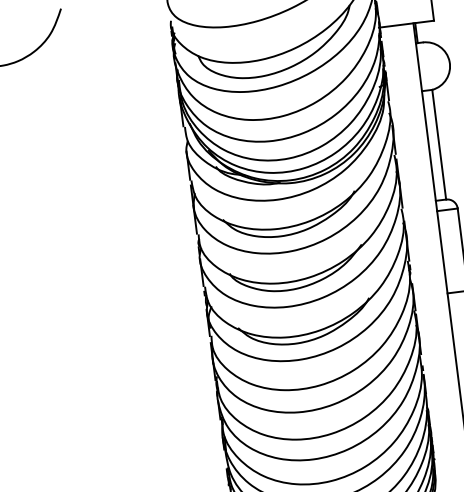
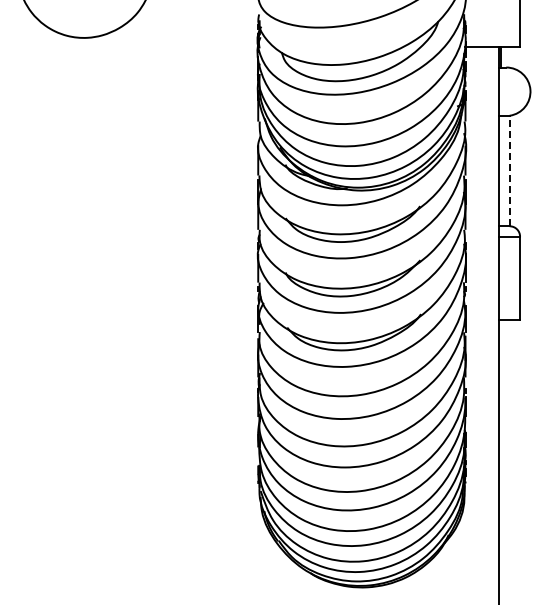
line: (438, 144) -> (509, 170), solid -> dashed

